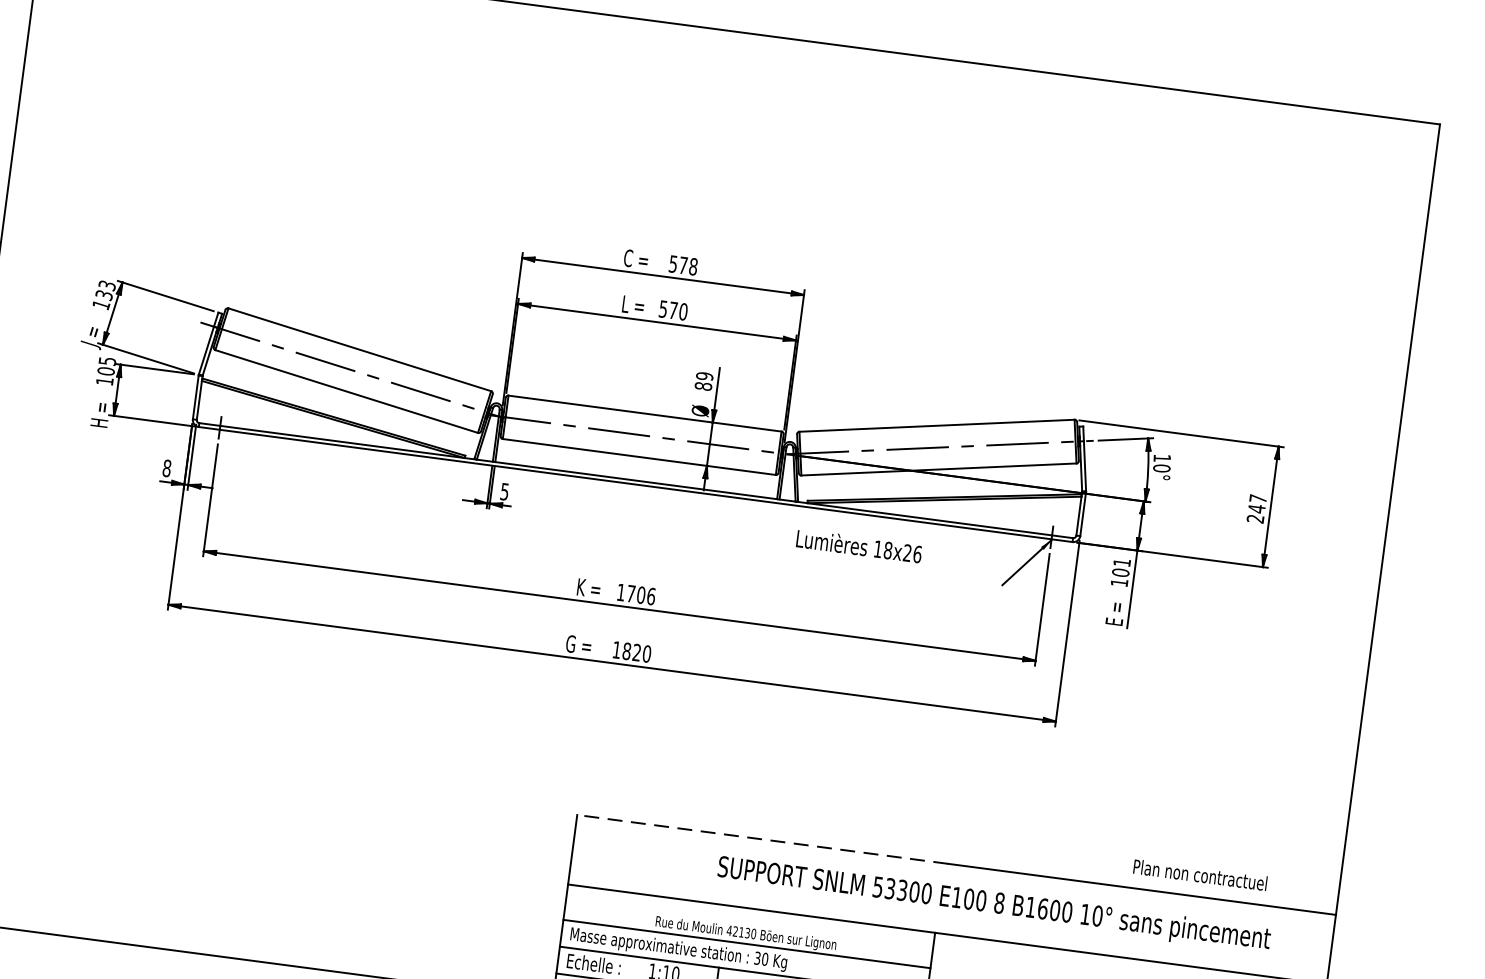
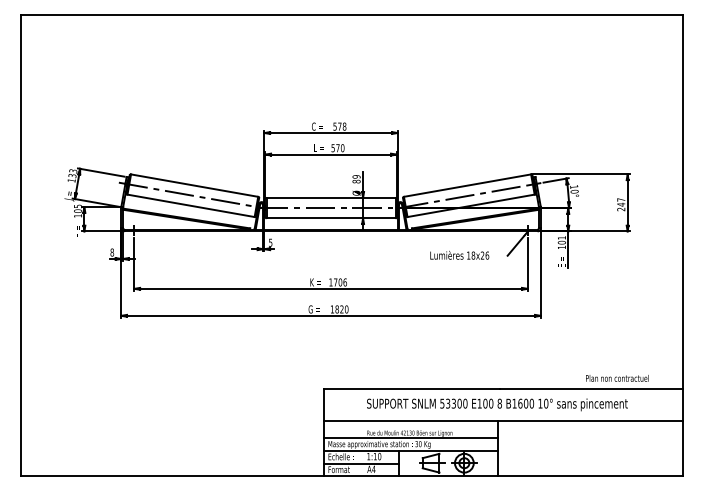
text: (858, 544) -> (459, 254), moved
line: (762, 839) -> (411, 388), dashed -> solid
text: (994, 904) -> (497, 404), moved

